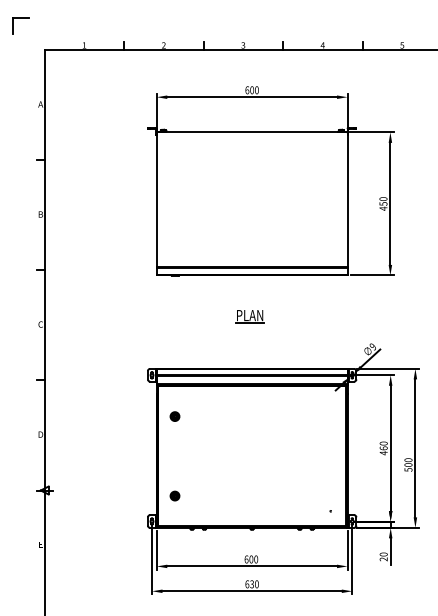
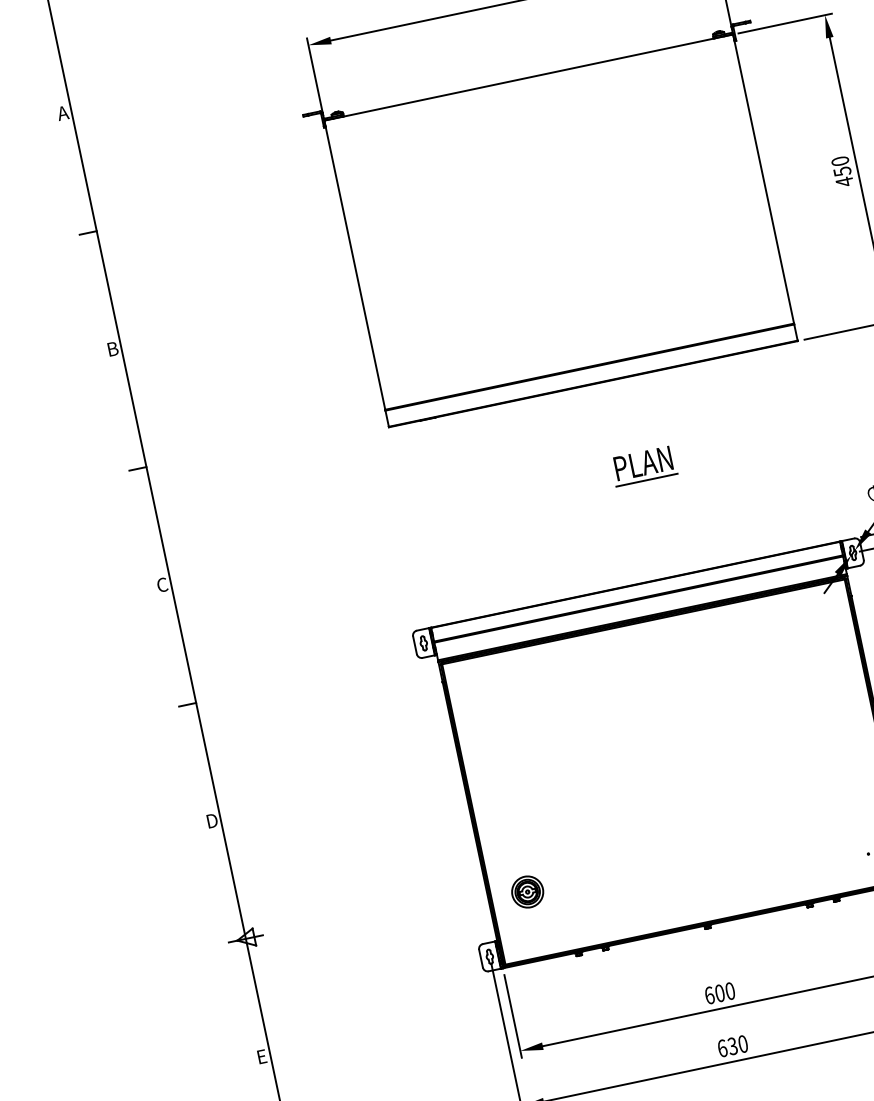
part: (249, 316) -> (642, 465), moved
part: (174, 416) -> (490, 721), removed
part: (174, 495) -> (526, 890), size x1.6

